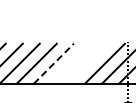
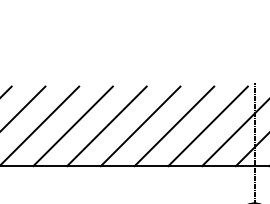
line: (54, 63) -> (108, 125), dashed -> solid
line: (70, 63) -> (139, 125), added
line: (87, 63) -> (173, 125), added

